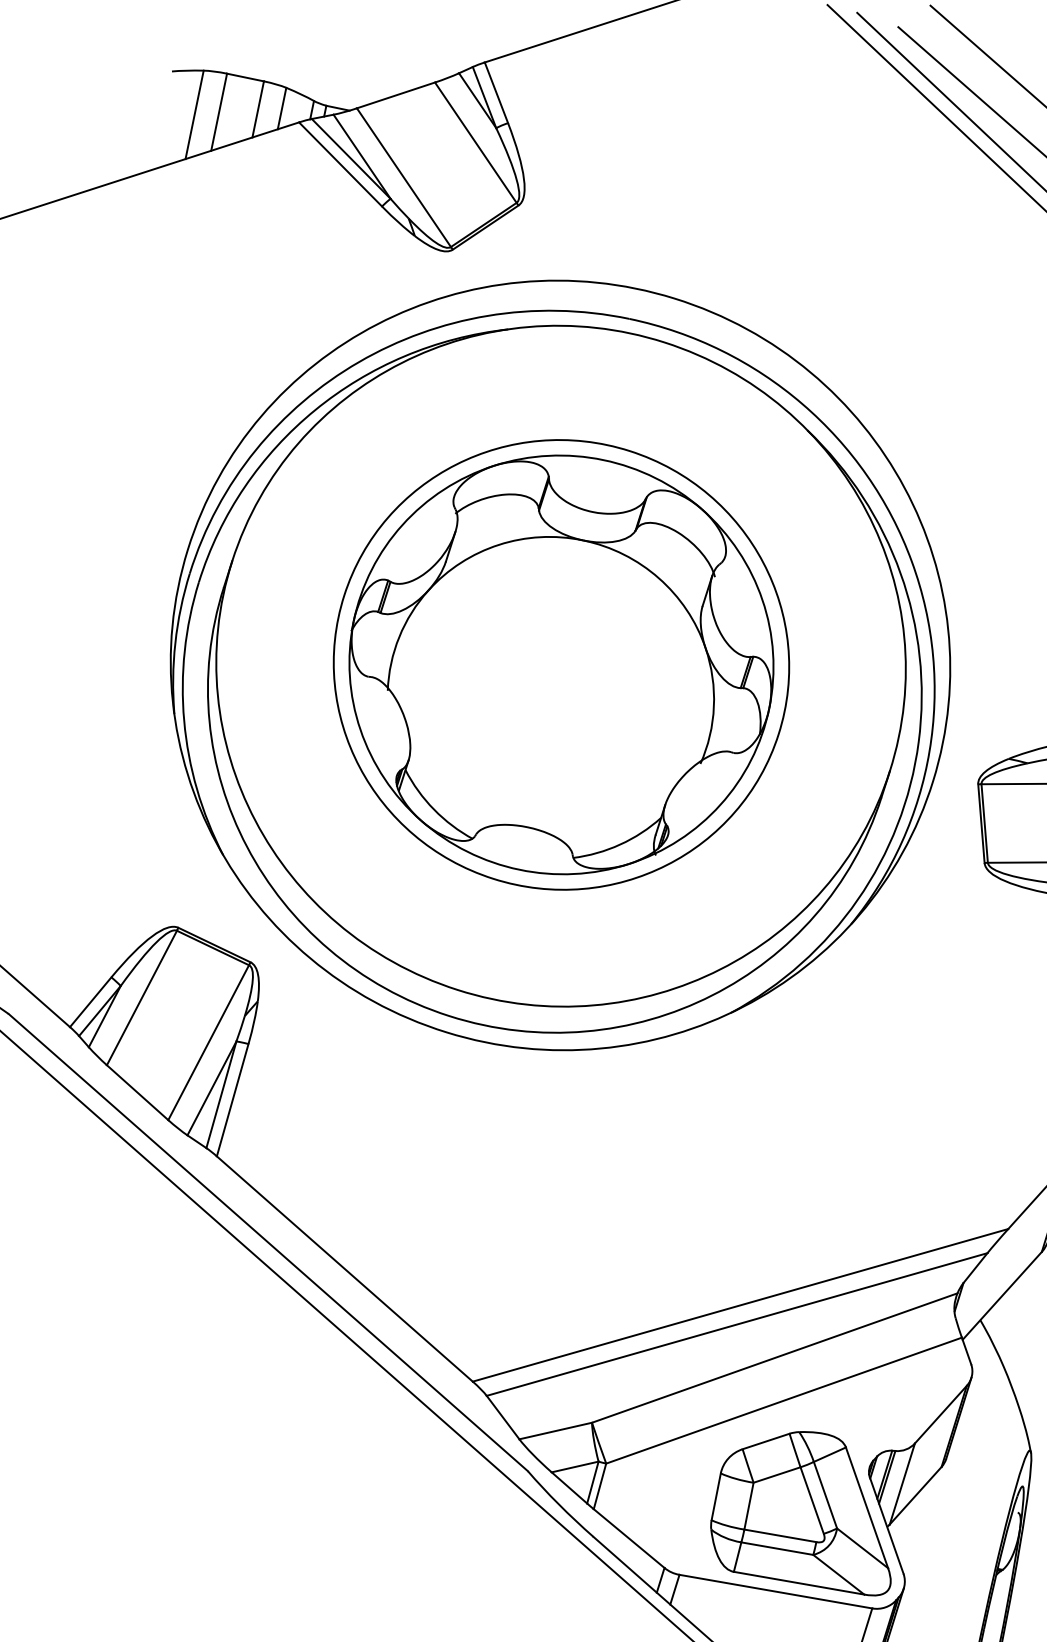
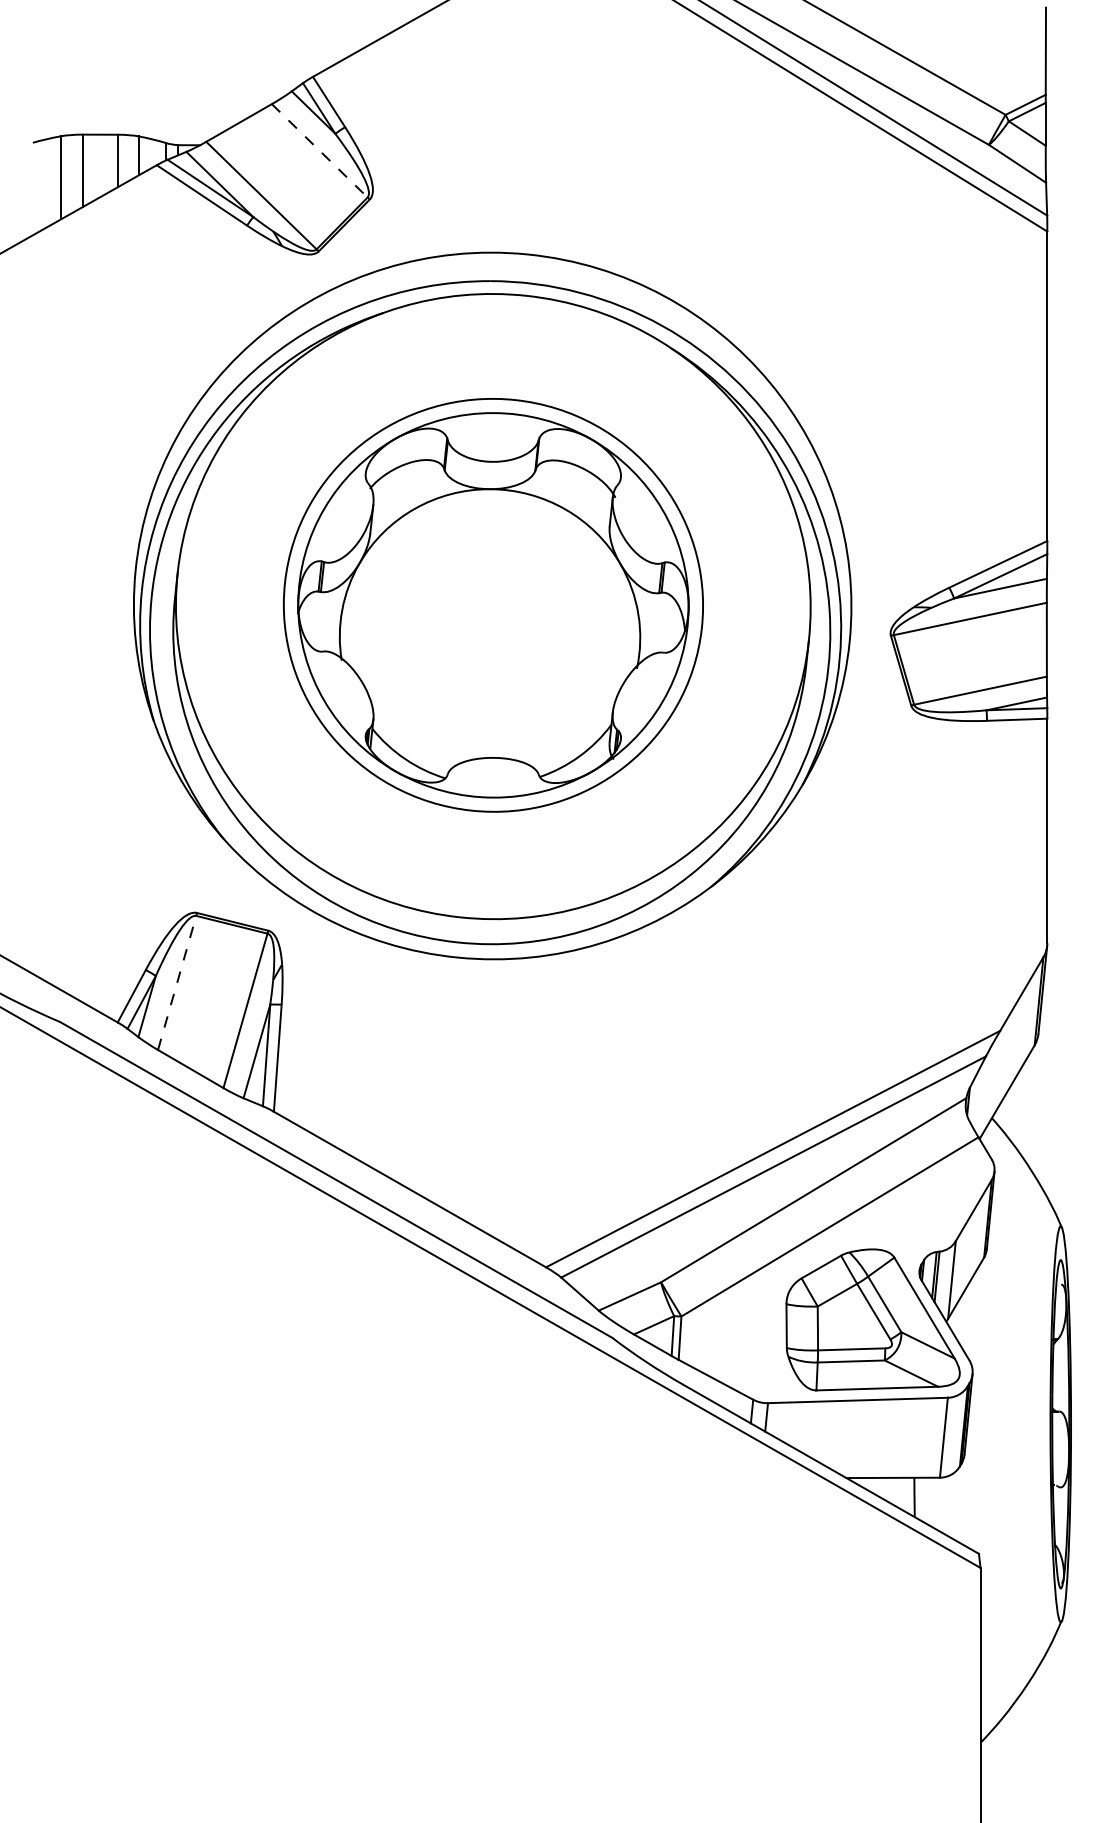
line: (475, 142) -> (319, 150), solid -> dashed
line: (142, 997) -> (177, 982), solid -> dashed

